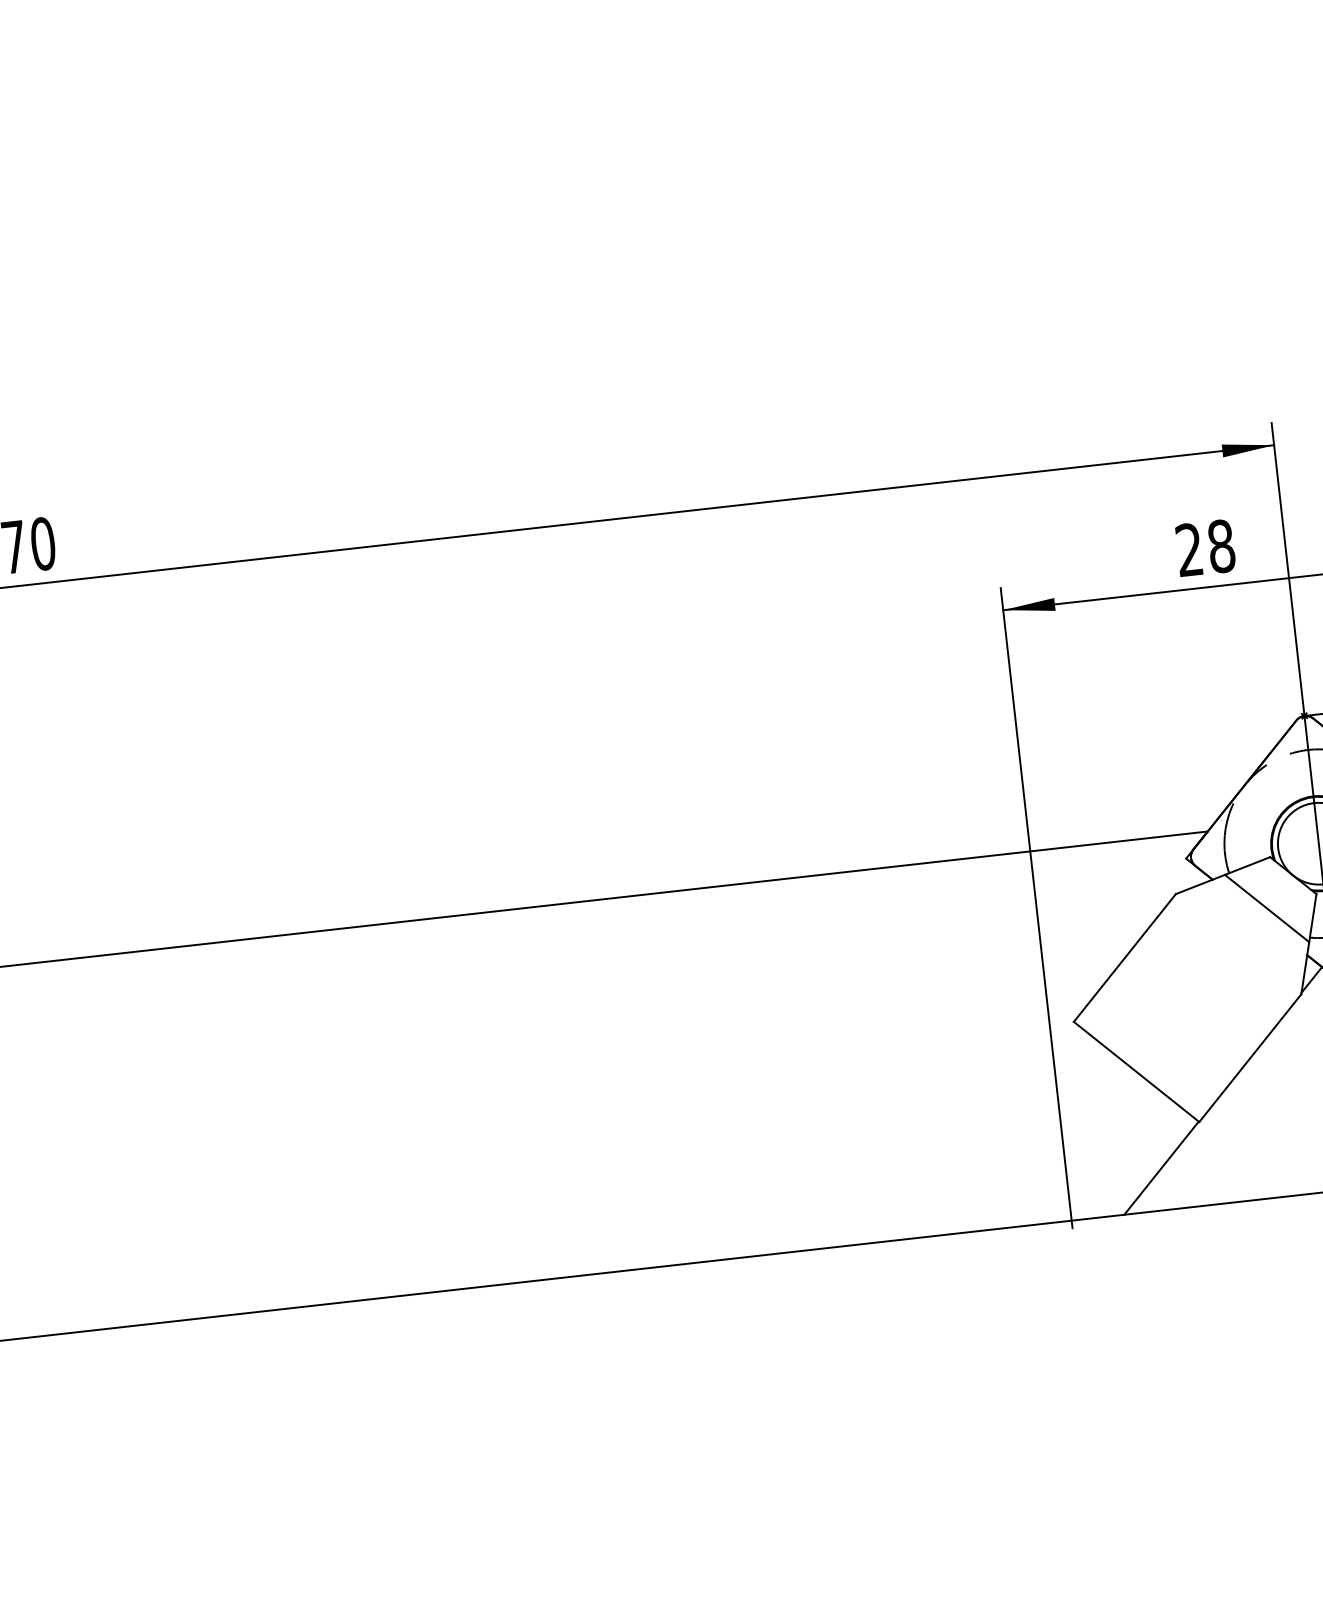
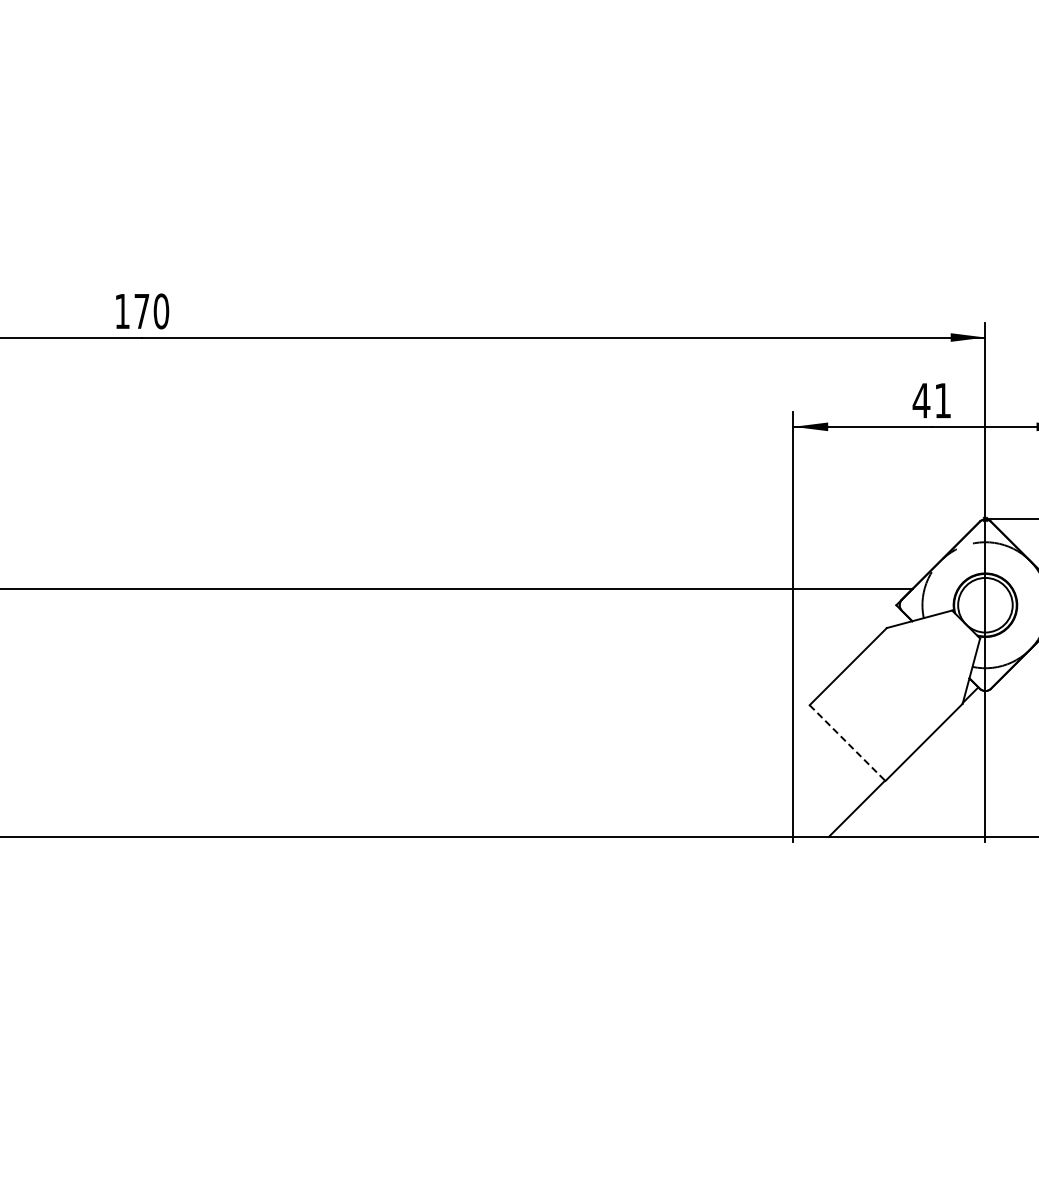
text: (1204, 547) -> (931, 400), 28 -> 41
line: (1265, 907) -> (945, 643), removed
line: (1136, 1072) -> (847, 743), solid -> dashed

